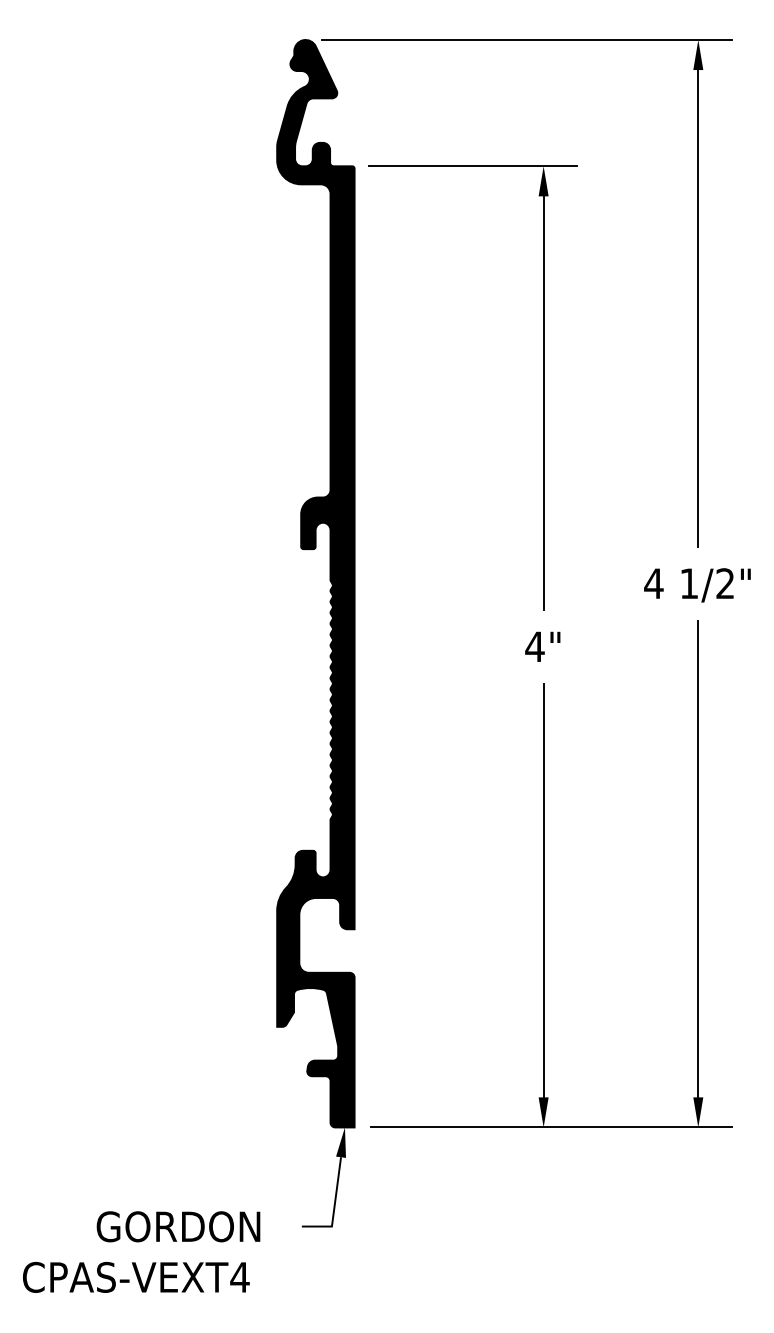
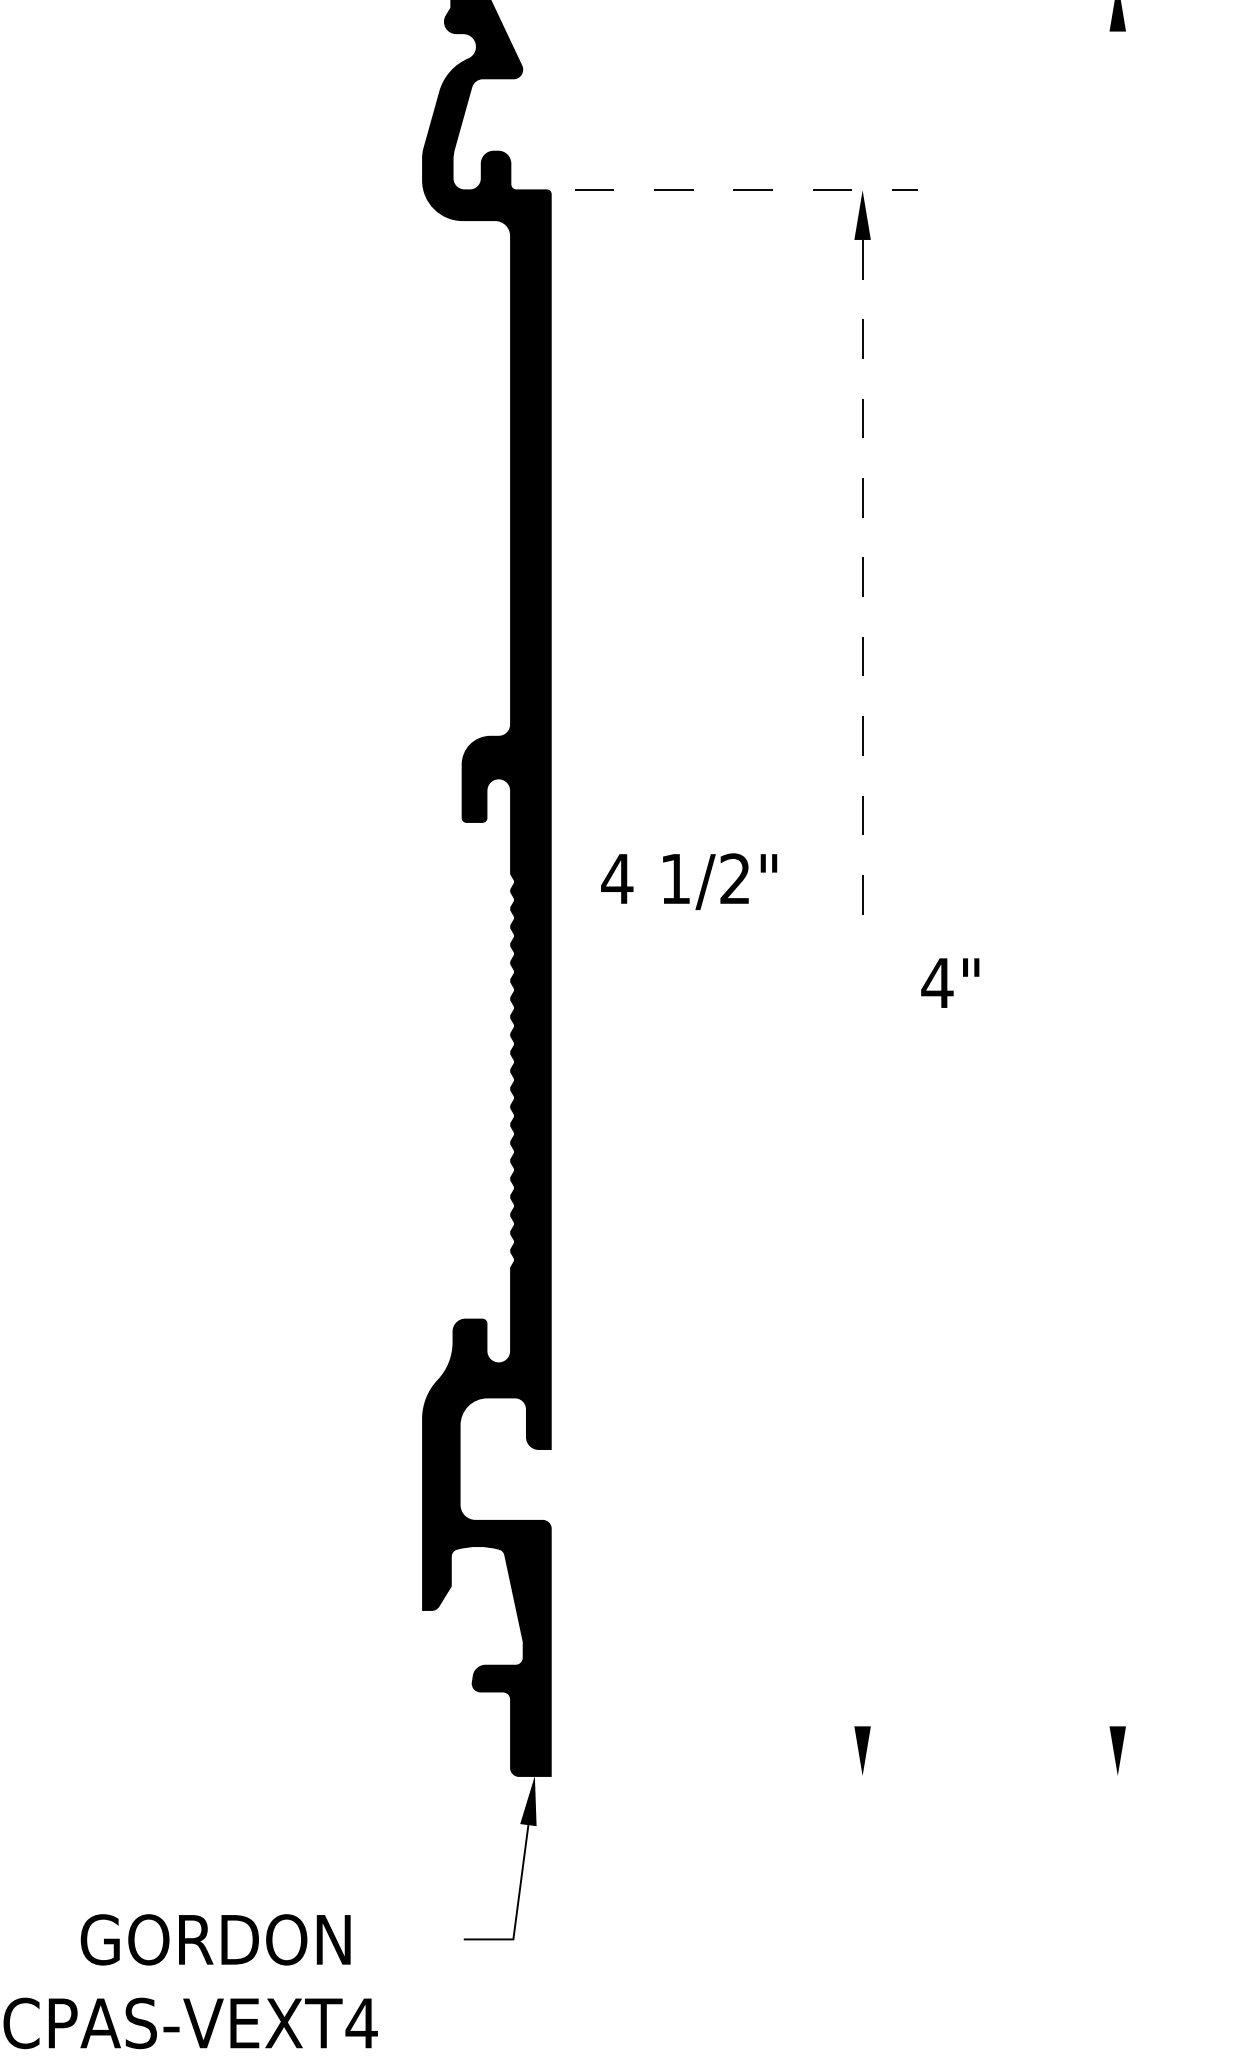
line: (473, 166) -> (746, 190), solid -> dashed
line: (698, 308) -> (1118, 424), removed
line: (543, 403) -> (862, 581), solid -> dashed
text: (697, 585) -> (689, 881), moved
text: (542, 646) -> (949, 982), moved
line: (698, 858) -> (1118, 1332), removed
line: (543, 890) -> (862, 1385), removed
line: (551, 1127) -> (875, 1776), removed
text: (178, 1226) -> (215, 1939), moved

